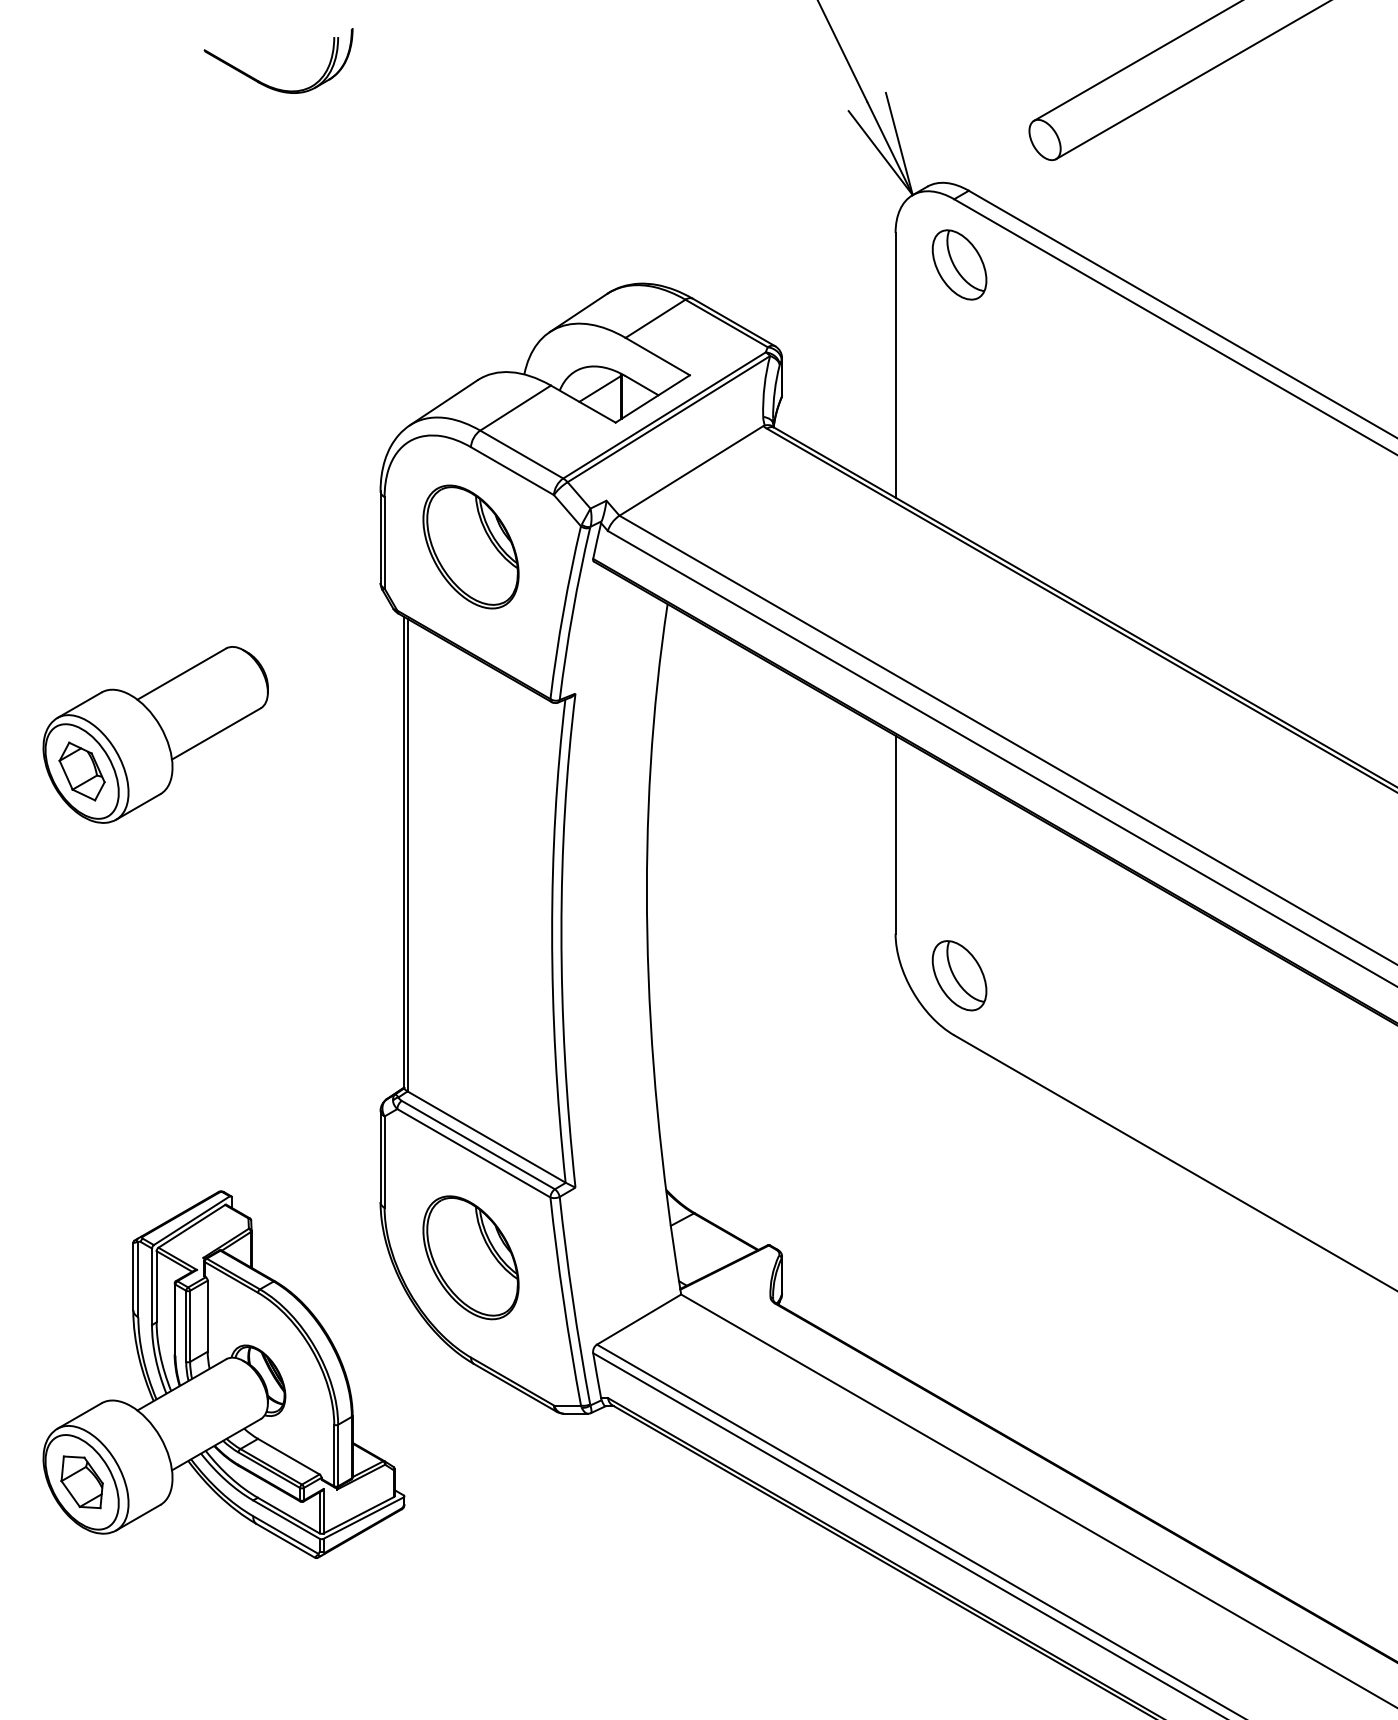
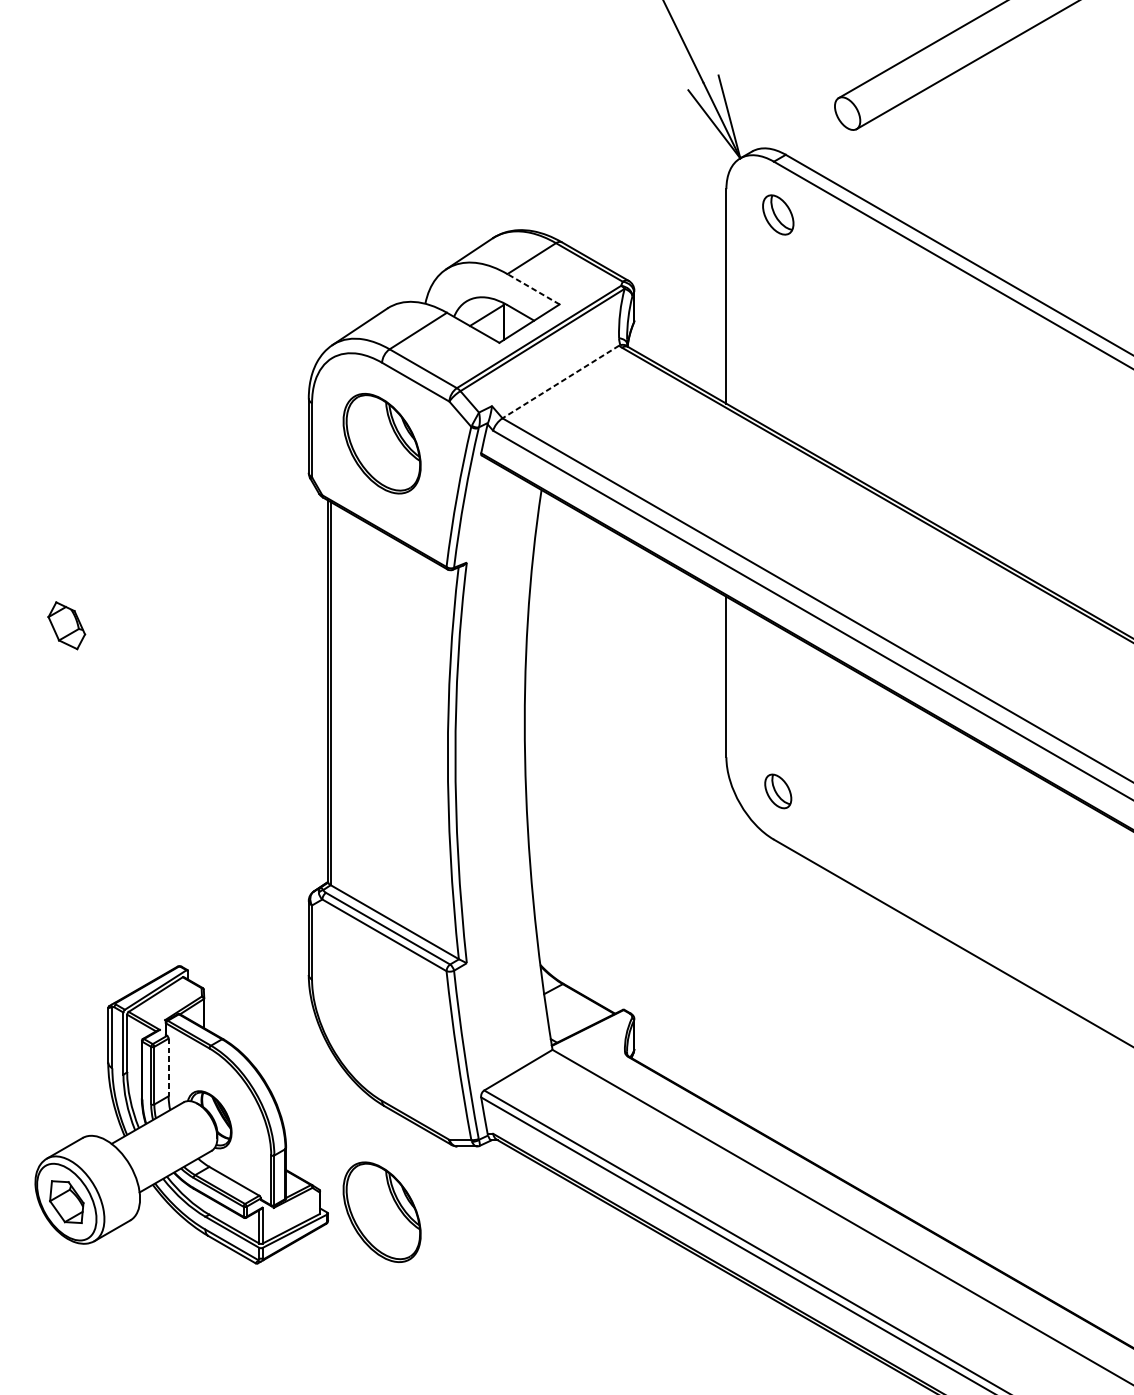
part: (267, 84) -> (217, 68), removed
part: (959, 264) -> (778, 214), size x0.7
line: (657, 356) -> (533, 289), solid -> dashed
line: (691, 470) -> (560, 381), solid -> dashed
part: (155, 734) -> (126, 595), removed
part: (959, 975) -> (778, 791), size x0.6
part: (470, 1257) -> (381, 1212), moved
line: (207, 1316) -> (168, 1067), solid -> dashed

